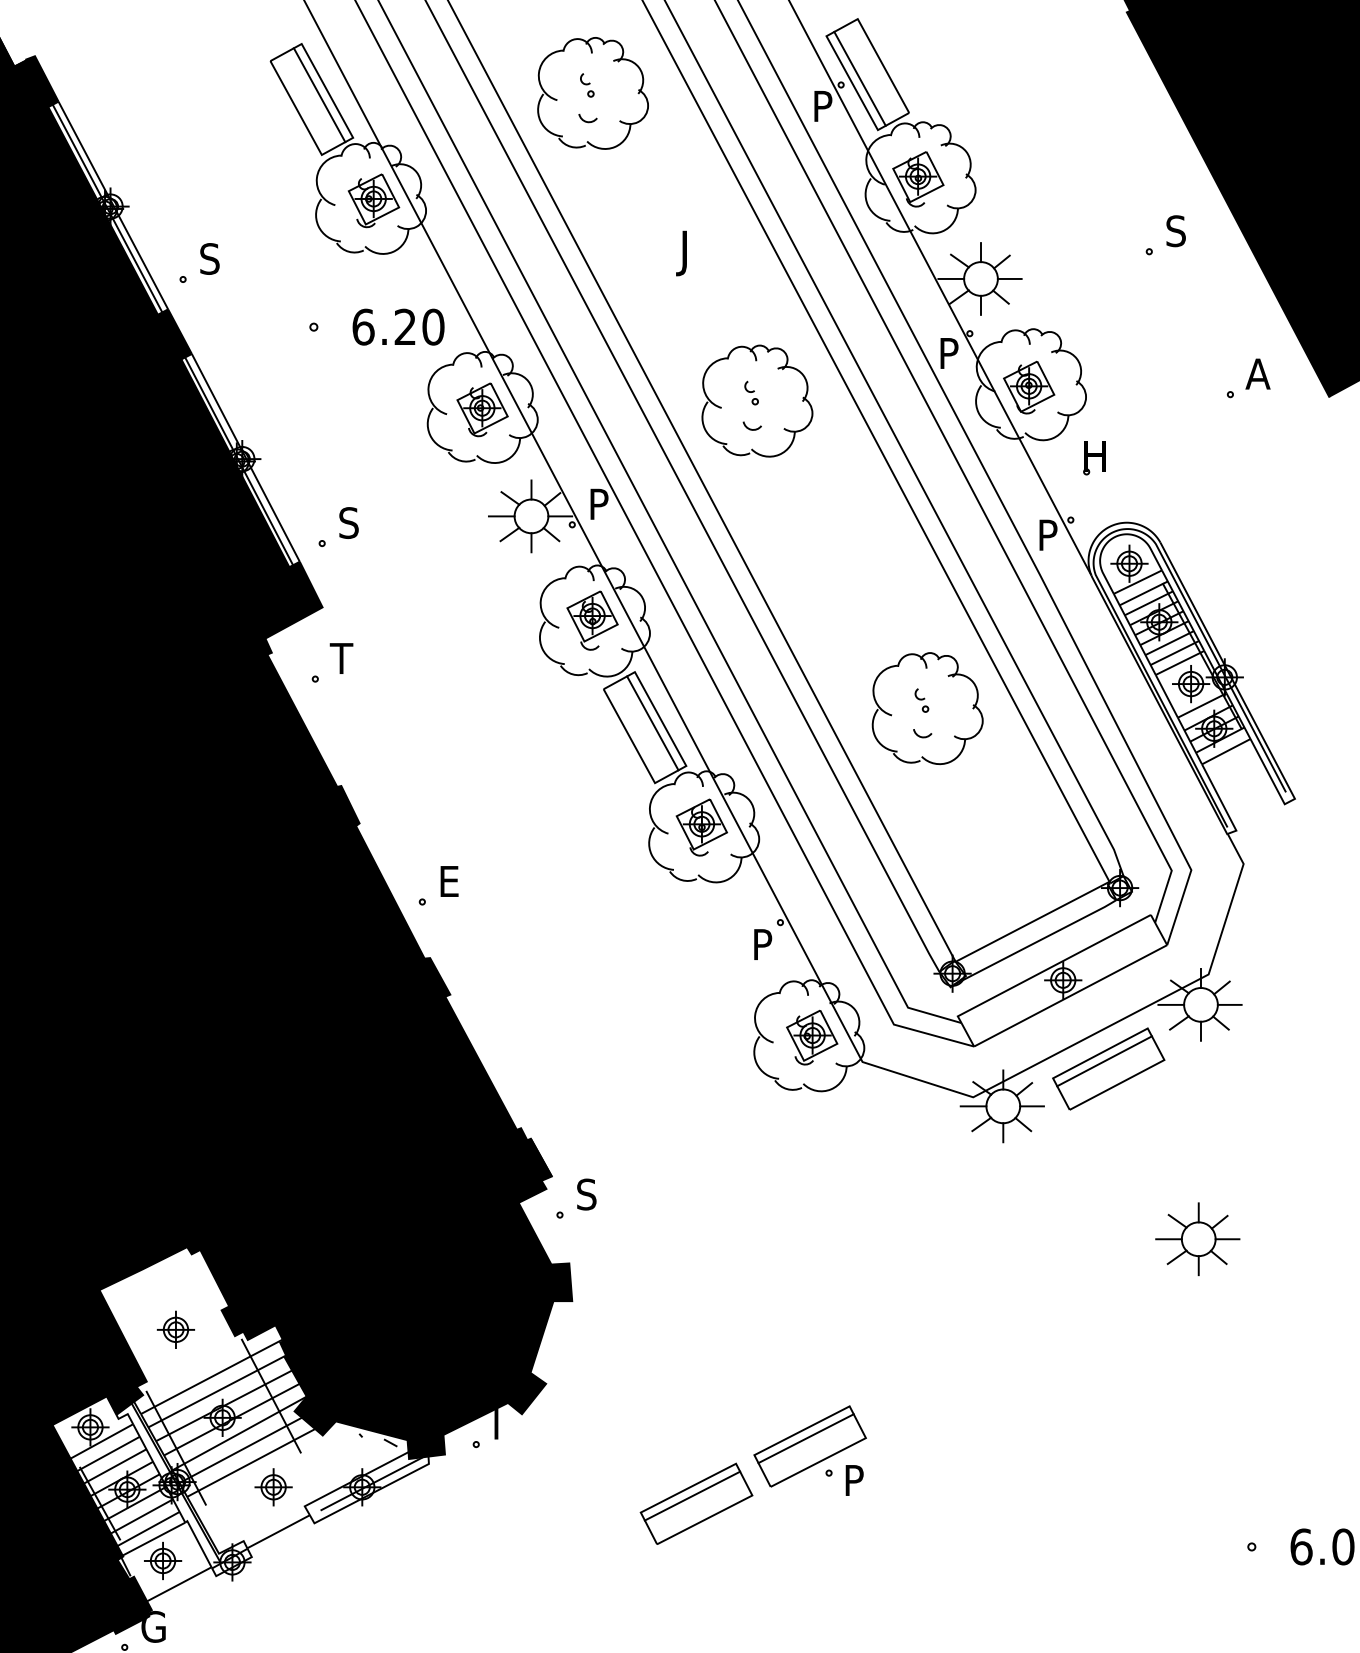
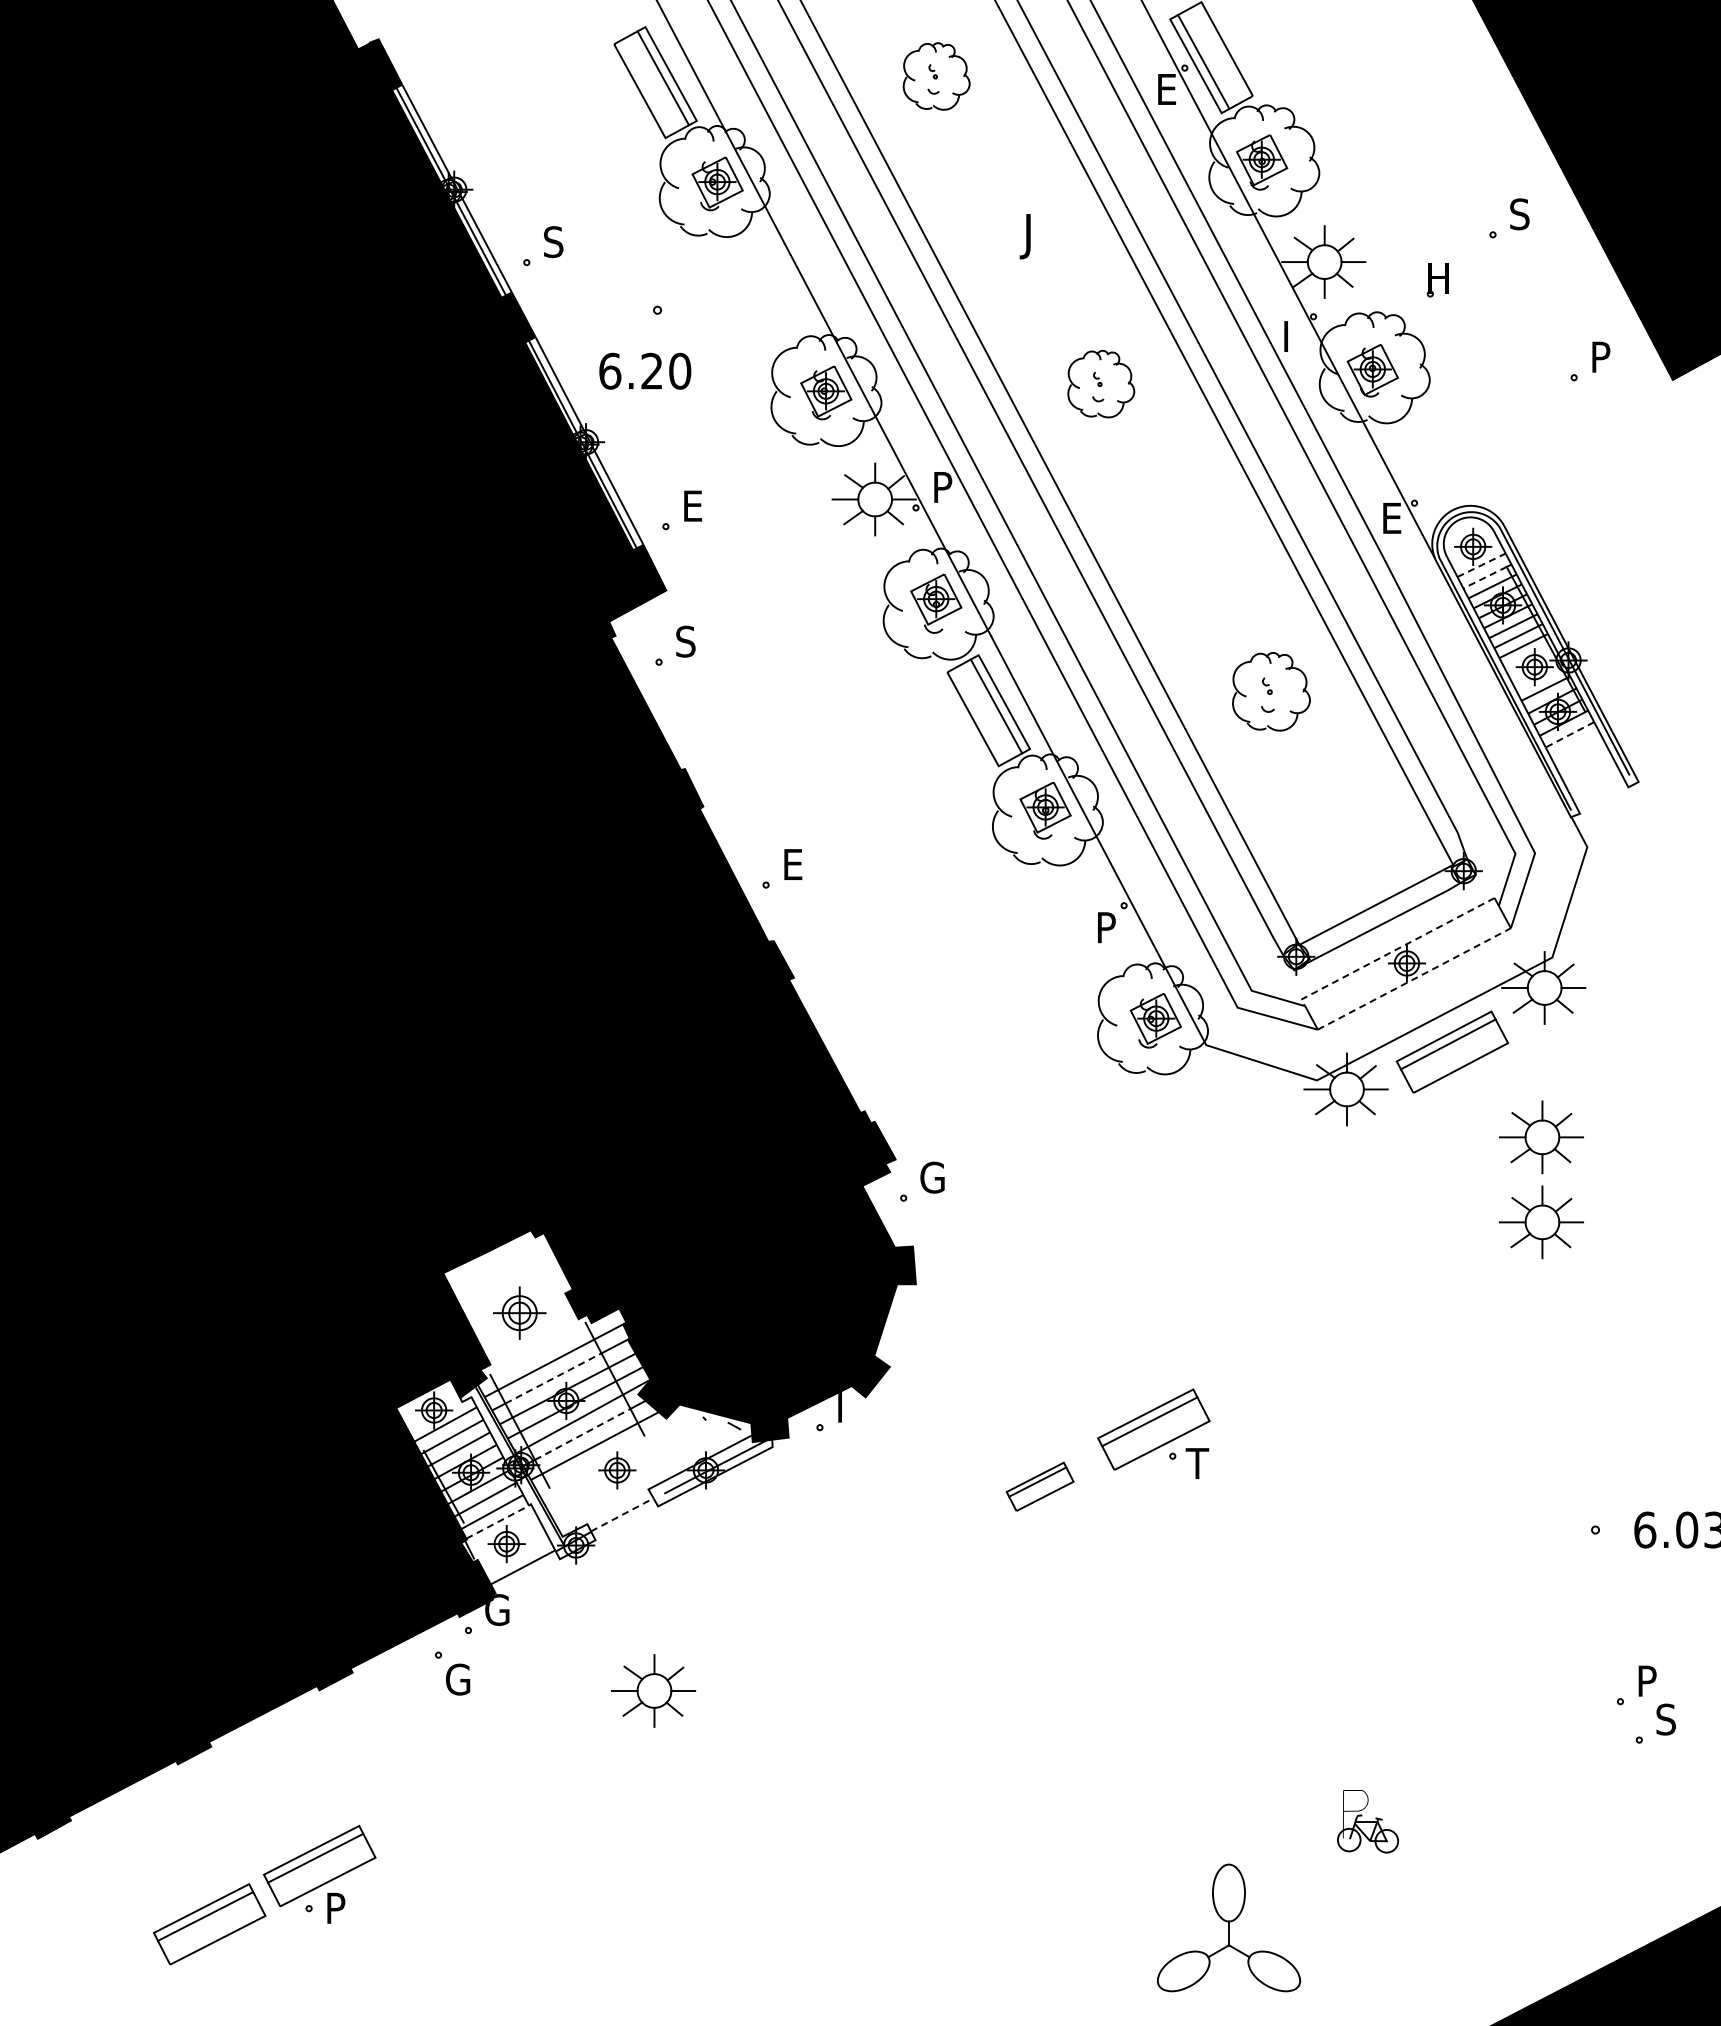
part: (592, 93) -> (936, 76), size x0.6
text: (825, 106) -> (1169, 89), P -> E
text: (398, 326) -> (645, 370), moved
text: (951, 347) -> (1295, 330), P -> I
text: (1257, 373) -> (1601, 356), A -> P
part: (757, 400) -> (1101, 383), size x0.6
part: (1093, 458) -> (1437, 280), moved
text: (348, 523) -> (692, 506), S -> E
text: (1050, 534) -> (1394, 517), P -> E
line: (1137, 582) -> (1481, 565), solid -> dashed
line: (1141, 594) -> (1485, 577), solid -> dashed
text: (340, 658) -> (684, 641), T -> S
part: (927, 708) -> (1271, 691), size x0.7
line: (1225, 751) -> (1569, 734), solid -> dashed
line: (1050, 967) -> (1394, 950), solid -> dashed
line: (1070, 995) -> (1414, 978), solid -> dashed
part: (1197, 1154) -> (1541, 1137), added
text: (588, 1194) -> (932, 1177), S -> G
part: (175, 1329) -> (519, 1312), size x1.4
line: (209, 1395) -> (553, 1378), solid -> dashed
line: (239, 1450) -> (583, 1433), solid -> dashed
text: (853, 1480) -> (1197, 1463), P -> T
part: (695, 1503) -> (1039, 1486), size x0.6
line: (278, 1531) -> (622, 1514), solid -> dashed
line: (153, 1539) -> (497, 1522), solid -> dashed

